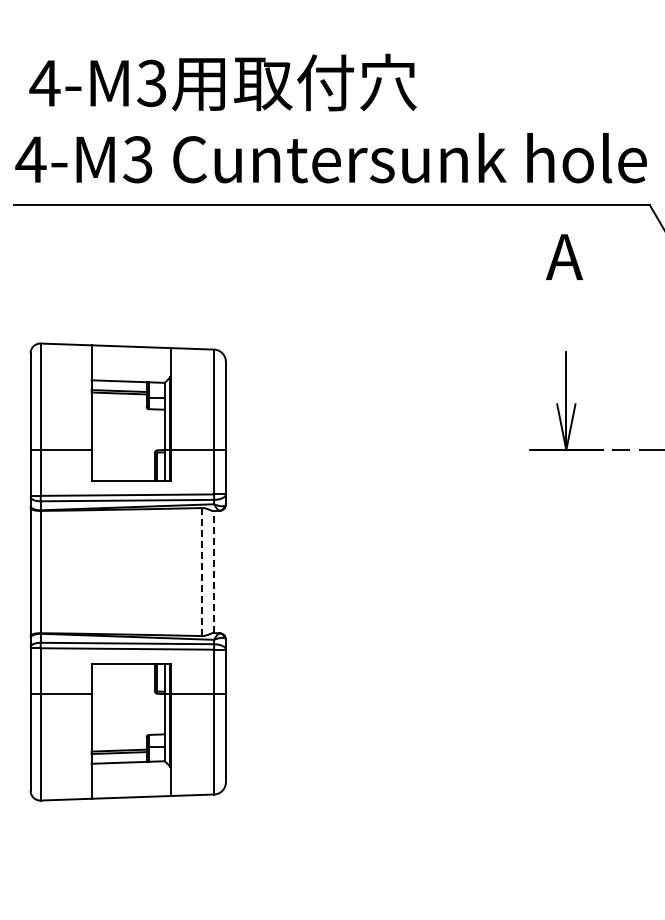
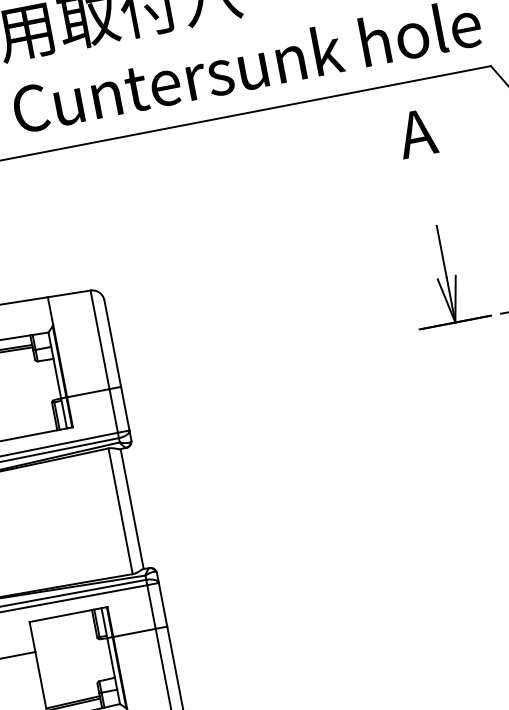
line: (213, 571) -> (131, 508), dashed -> solid
line: (201, 572) -> (120, 511), dashed -> solid

